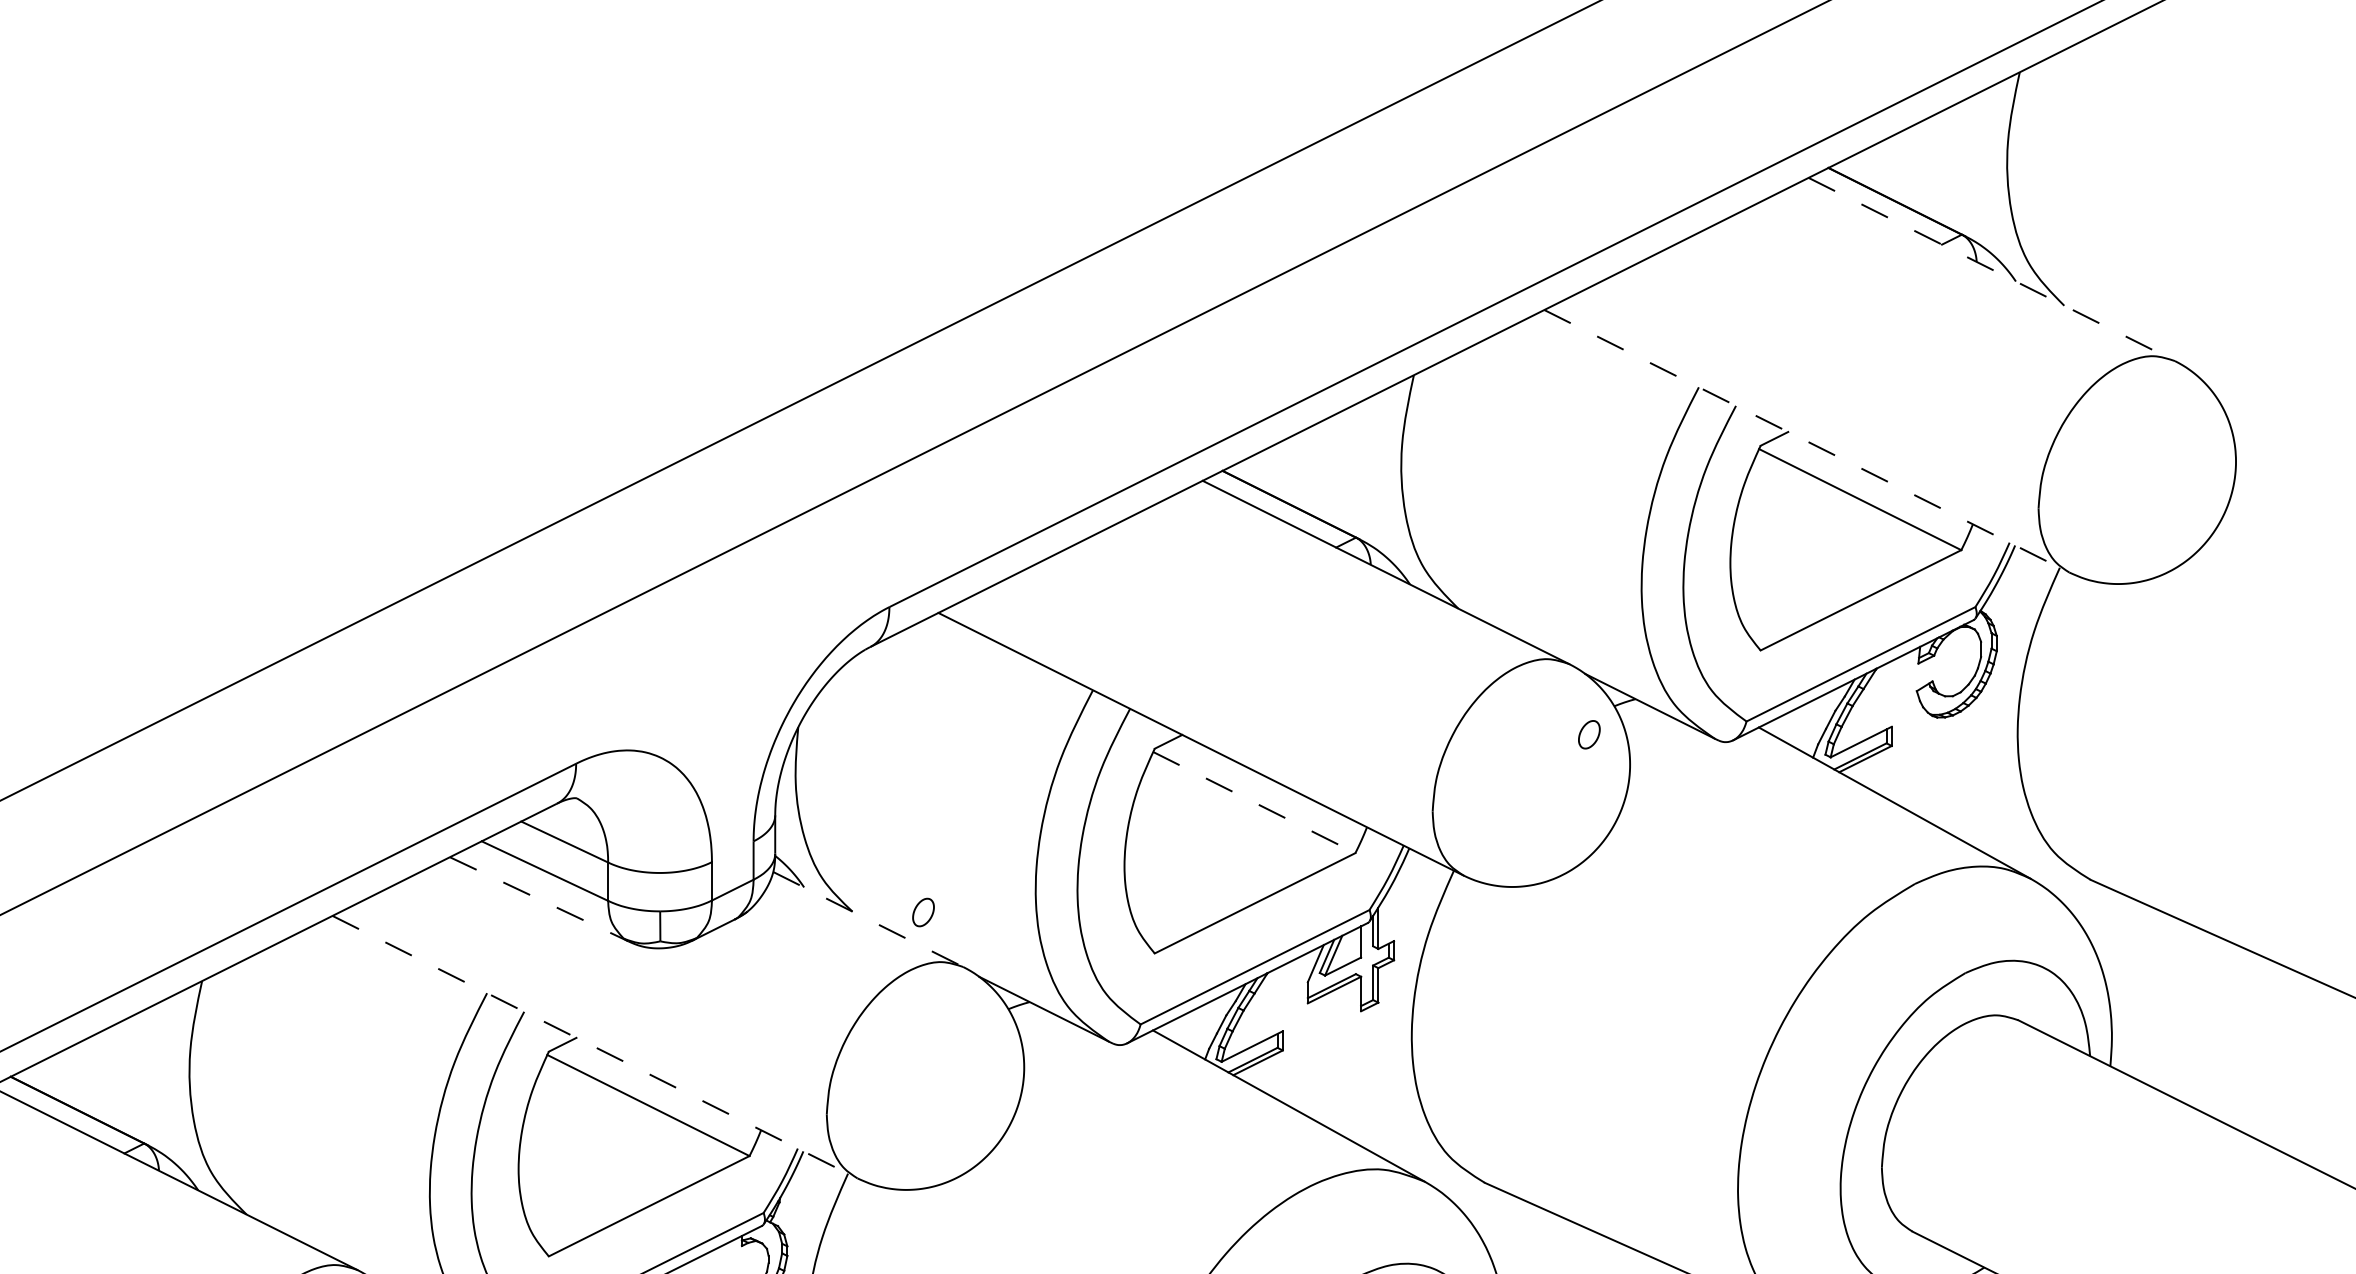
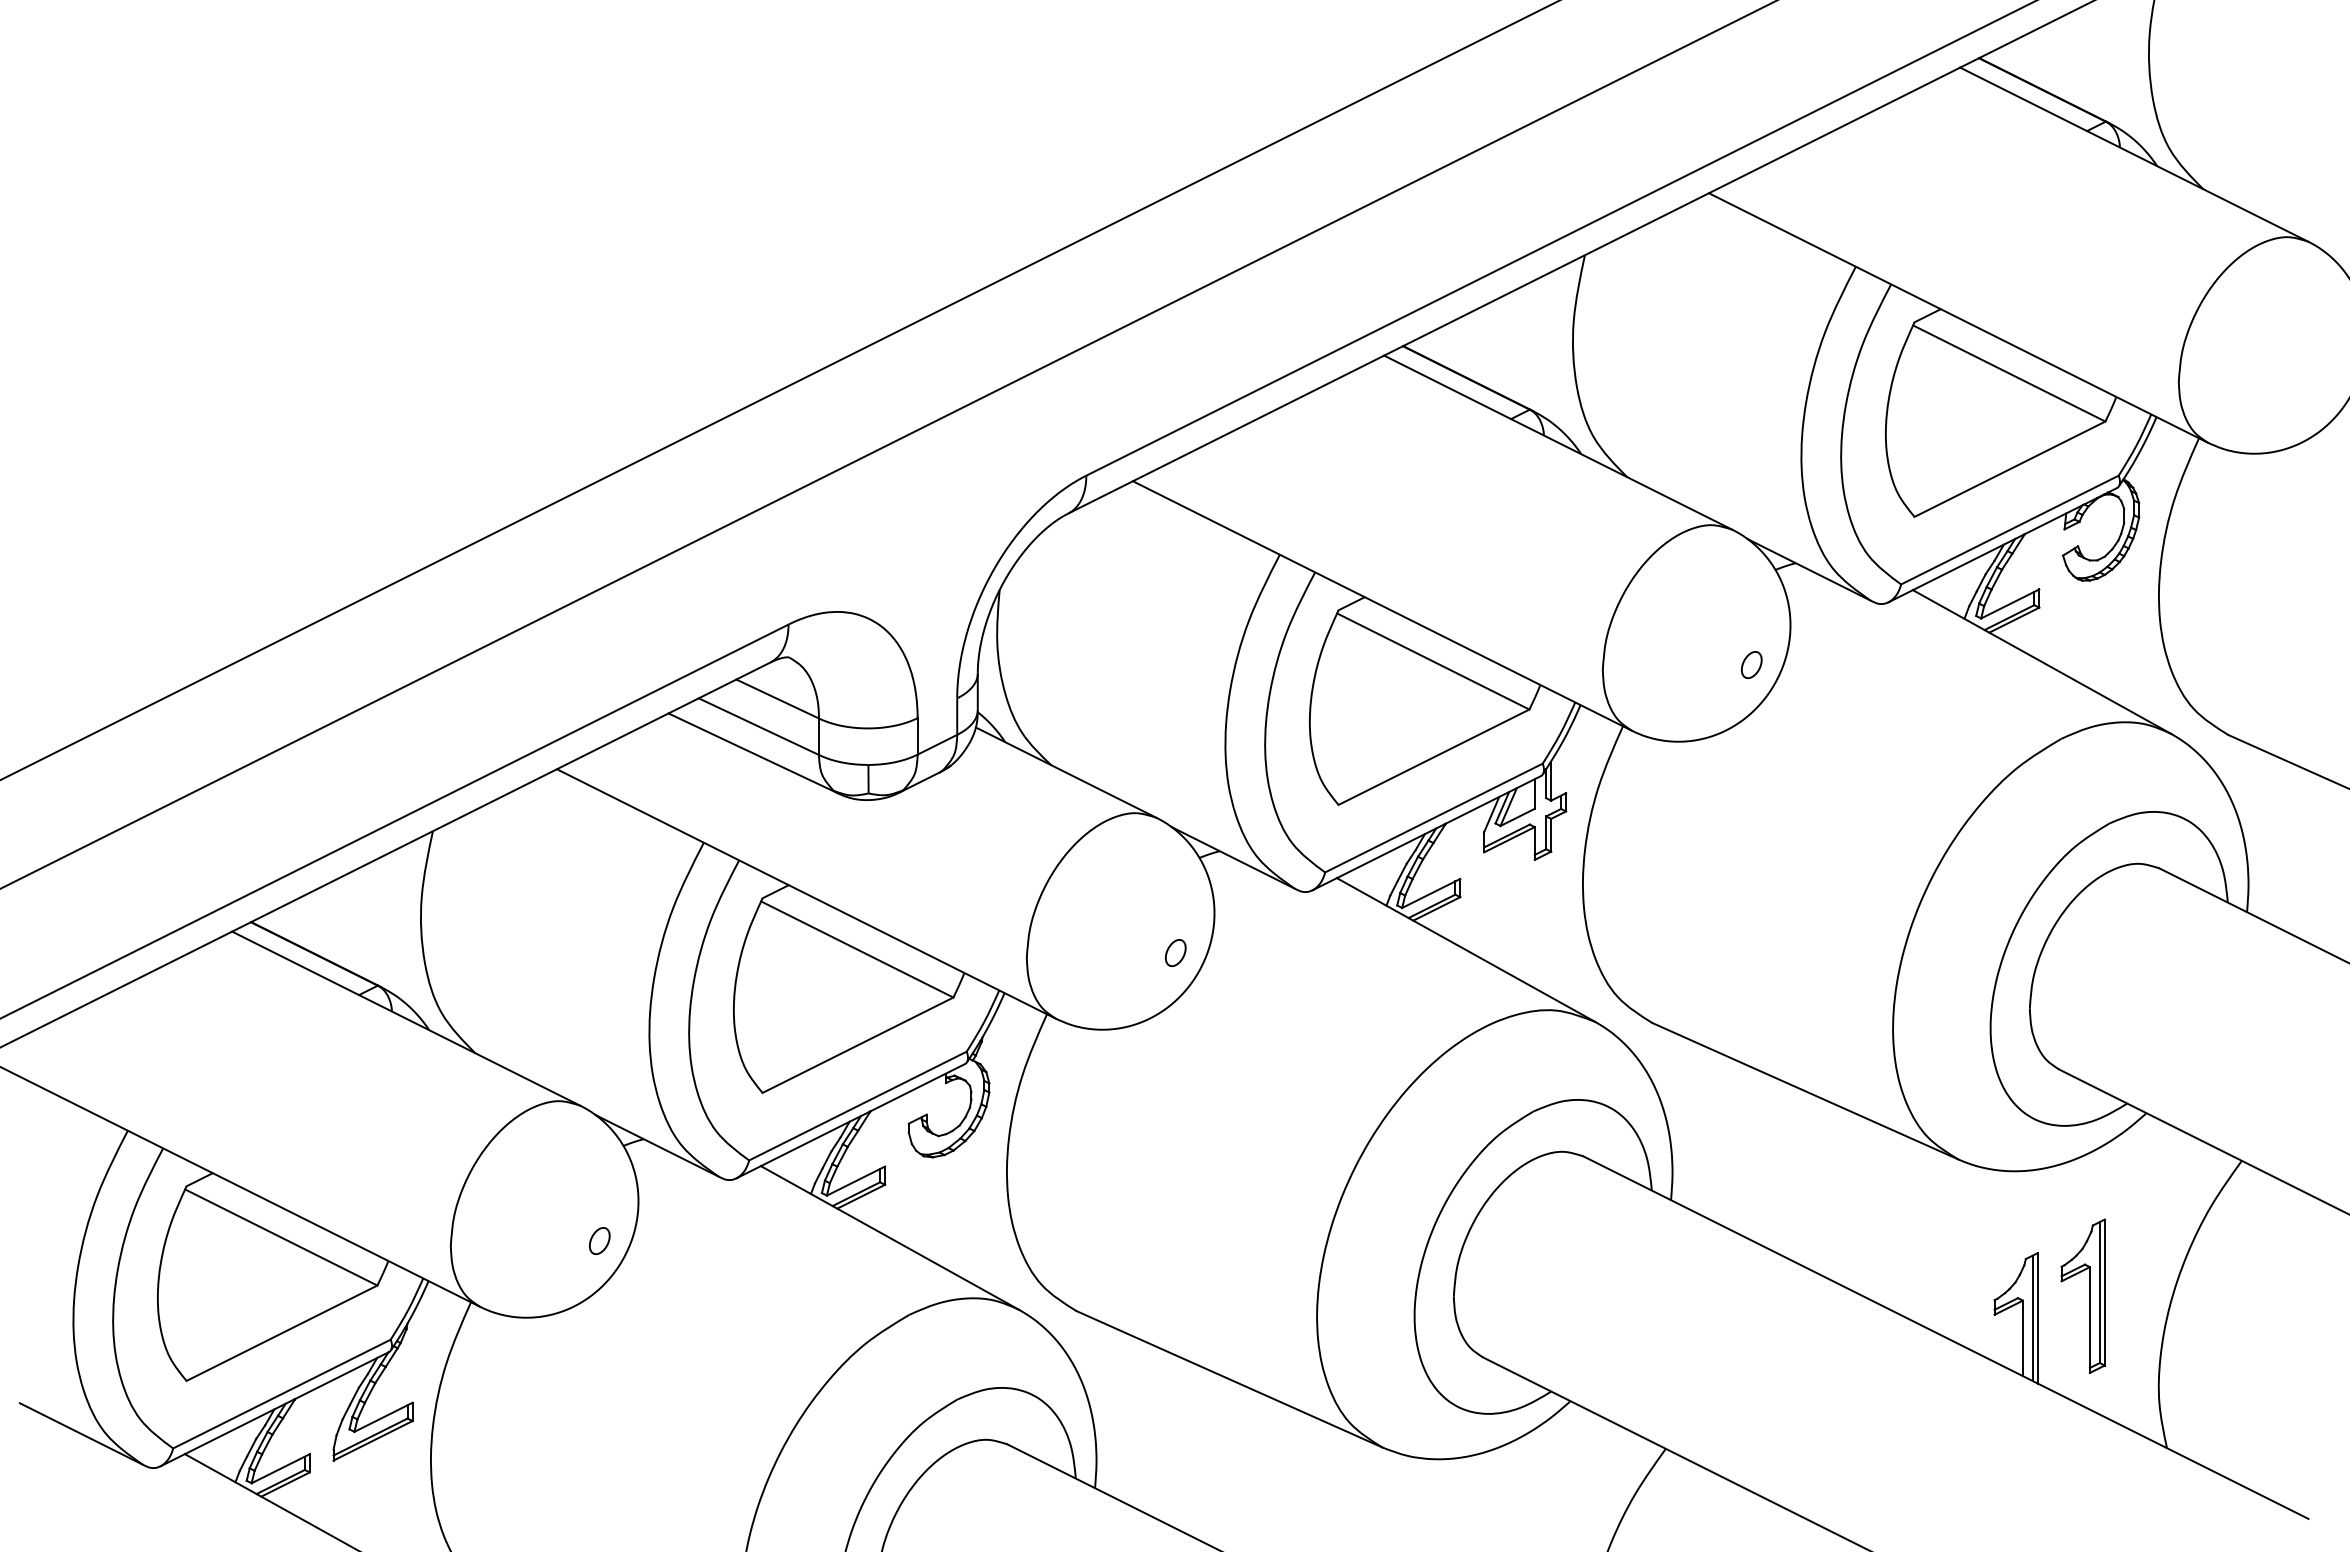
line: (1991, 269) -> (2134, 154), dashed -> solid
line: (1806, 441) -> (1958, 318), dashed -> solid
part: (1589, 735) -> (1751, 665), moved
line: (1254, 802) -> (1433, 661), dashed -> solid
line: (539, 899) -> (753, 753), dashed -> solid
part: (923, 913) -> (1175, 953), moved
line: (868, 919) -> (1066, 772), dashed -> solid
line: (595, 1047) -> (806, 894), dashed -> solid

